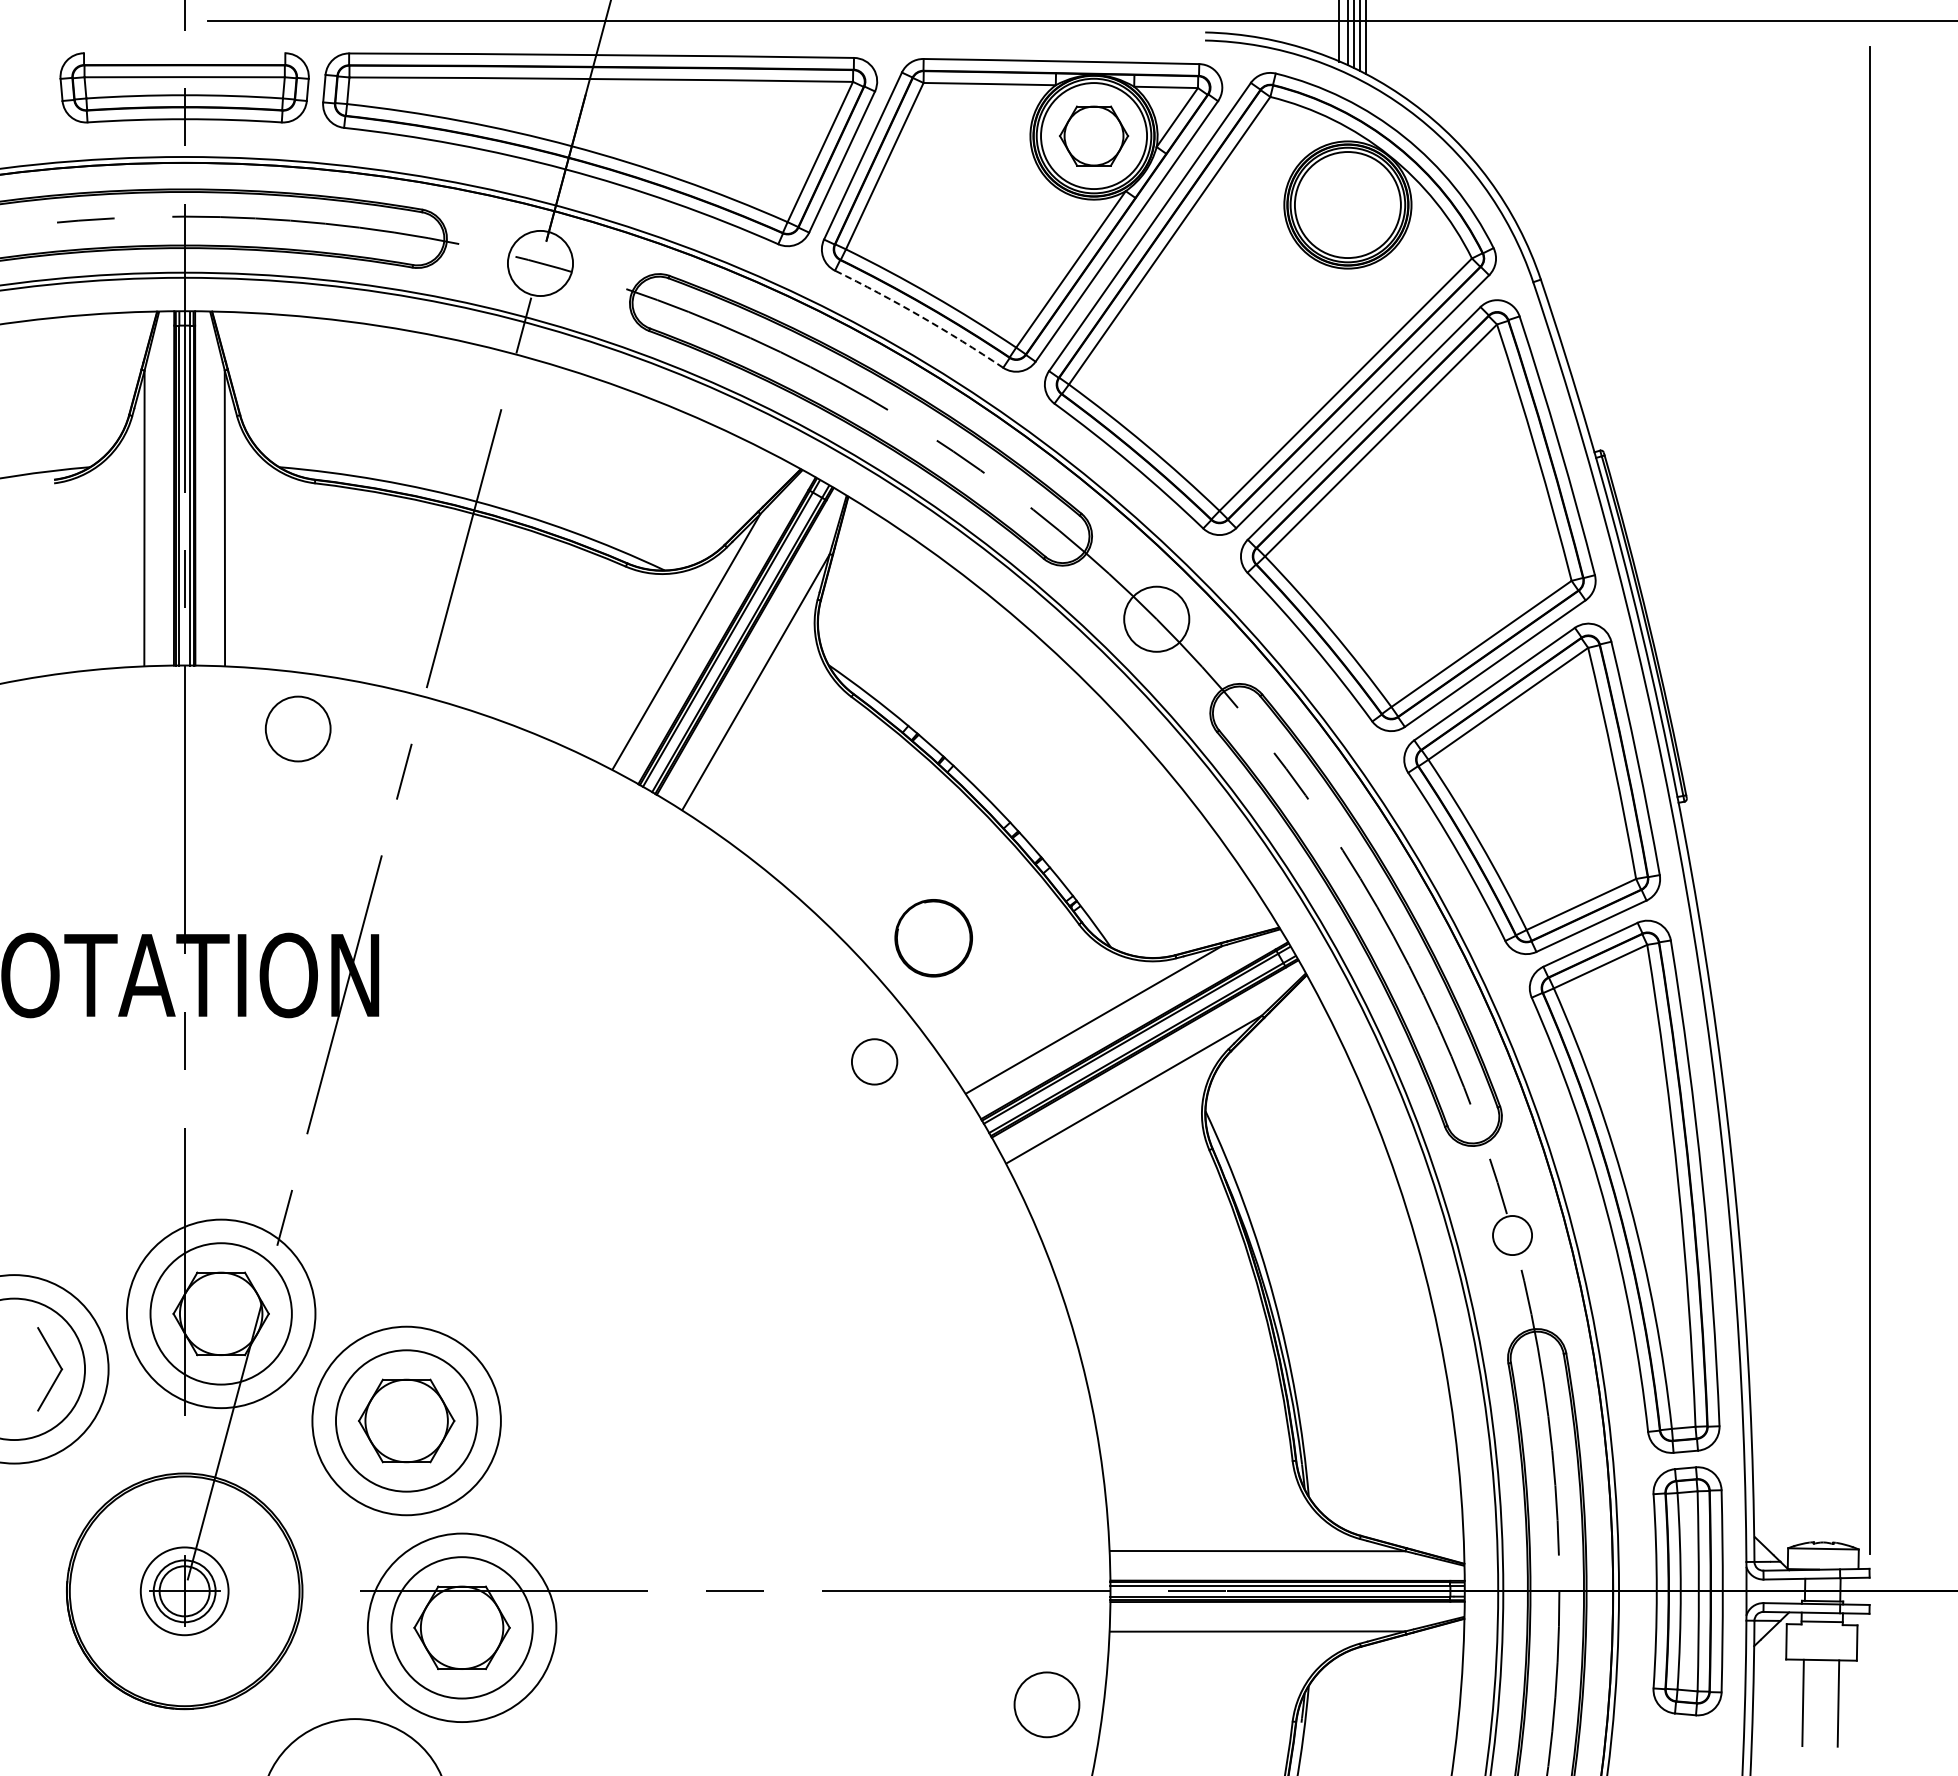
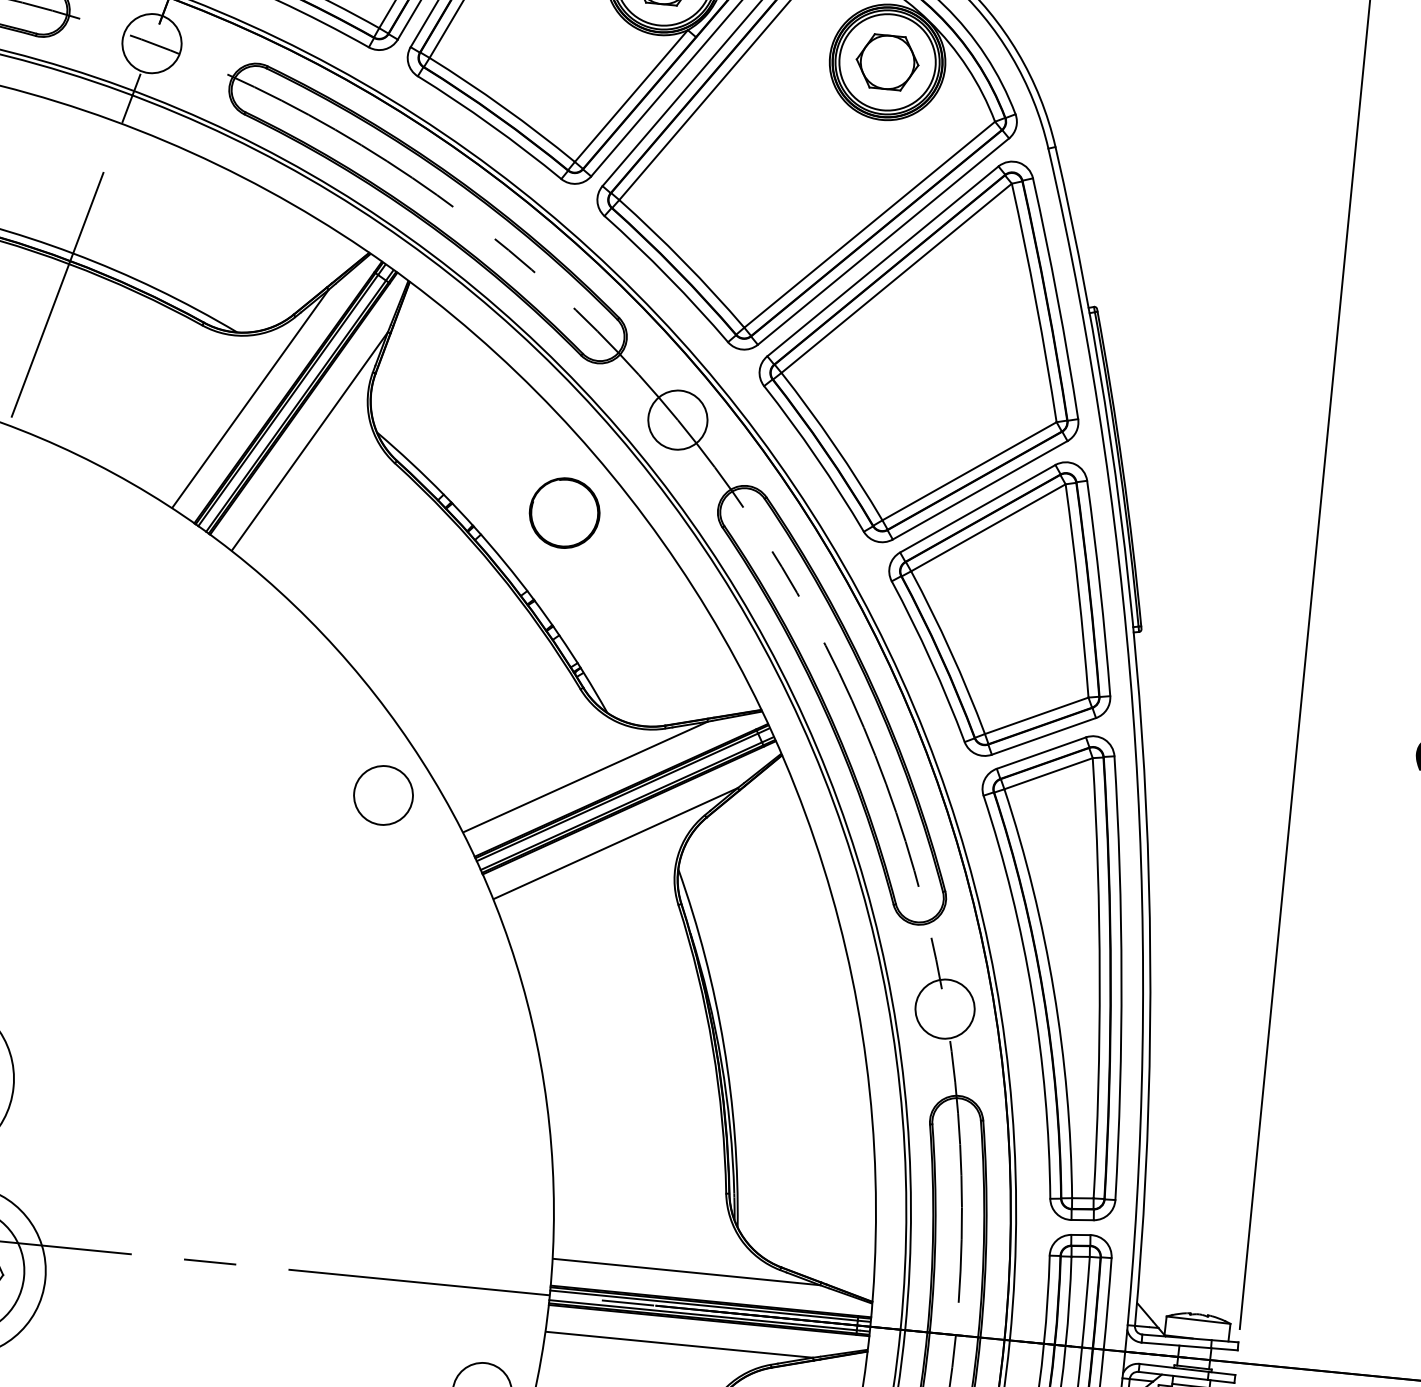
part: (1347, 204) -> (887, 61), added
arc: (920, 316) -> (491, 125), dashed -> solid
part: (933, 938) -> (564, 513), moved
circle: (874, 1061) -> (383, 795), size x1.43
circle: (1512, 1235) -> (945, 1009), size x1.67

